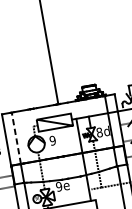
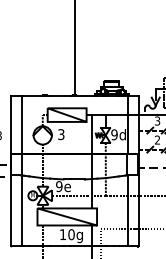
text: (99, 132) -> (114, 134), 8d -> 9d
line: (16, 138) -> (21, 124), dashed -> solid
text: (52, 140) -> (61, 134), 9 -> 3
line: (70, 192) -> (70, 195), added

